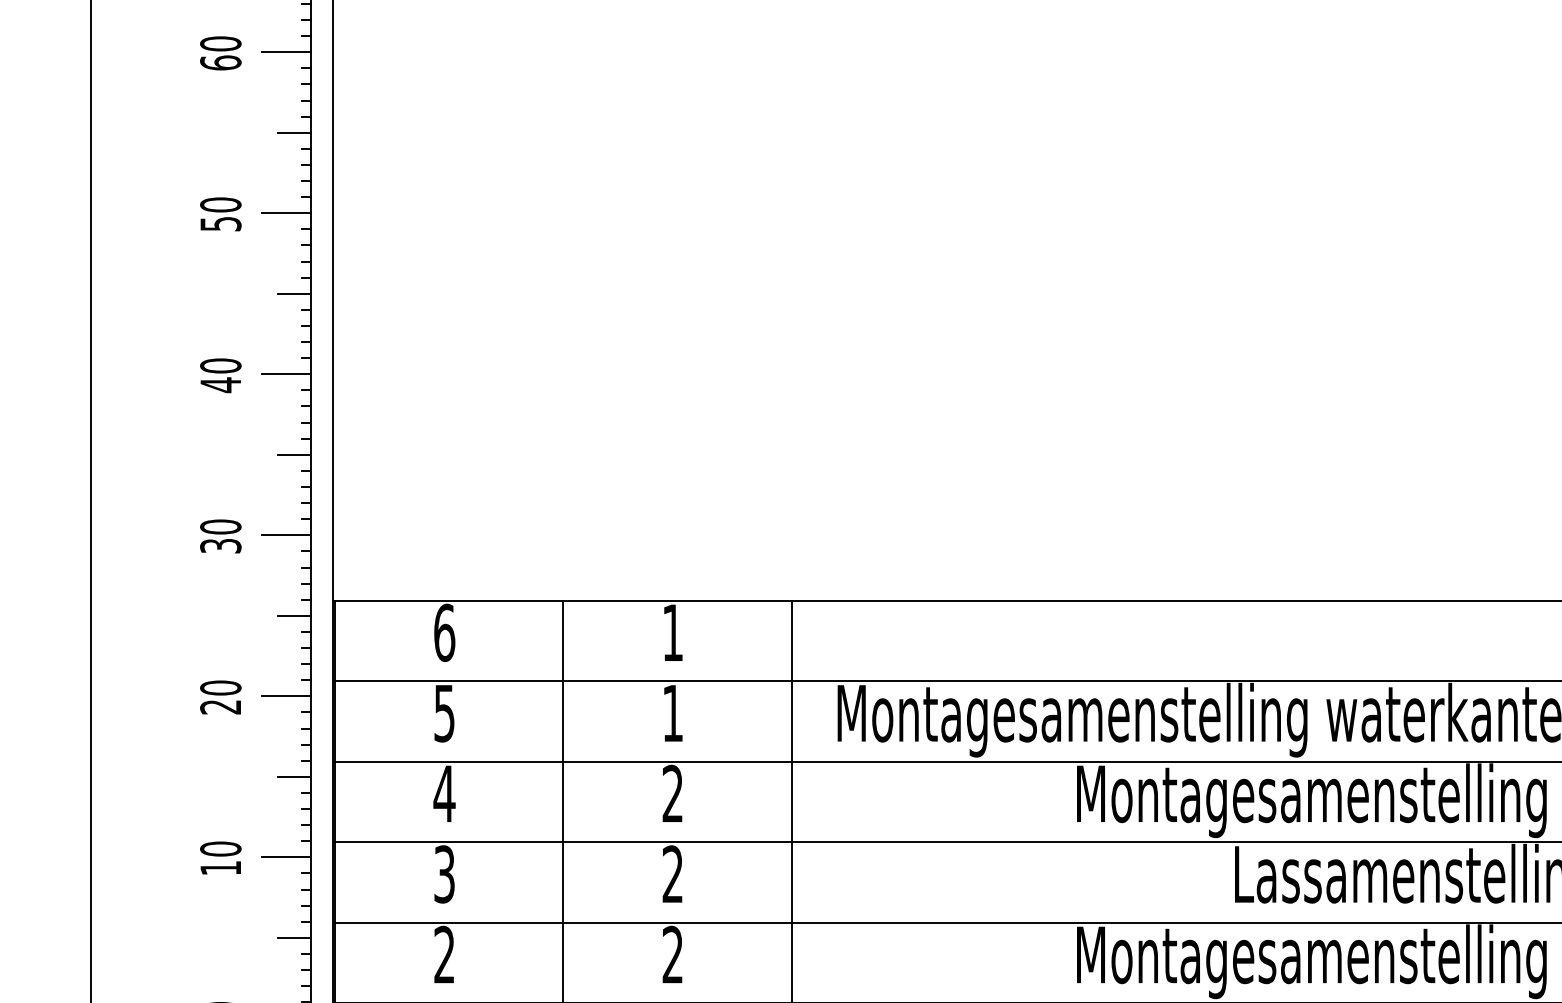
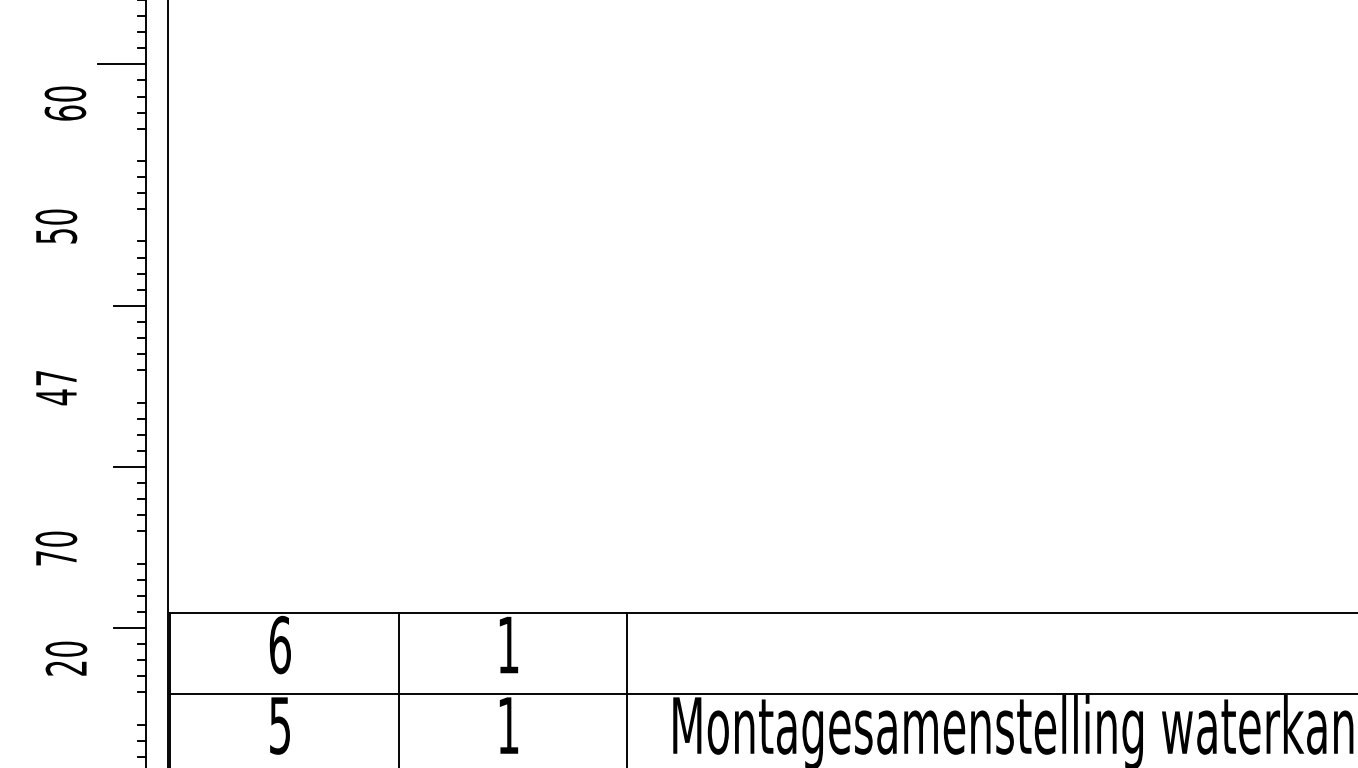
text: (220, 53) -> (65, 103), moved
line: (294, 132) -> (130, 144), removed
line: (286, 213) -> (122, 225), removed
text: (220, 365) -> (56, 377), 40 -> 47
line: (286, 374) -> (122, 386), removed
line: (286, 535) -> (122, 547), removed
text: (220, 546) -> (56, 558), 30 -> 70
line: (286, 696) -> (122, 708), removed
text: (220, 697) -> (66, 658), moved

